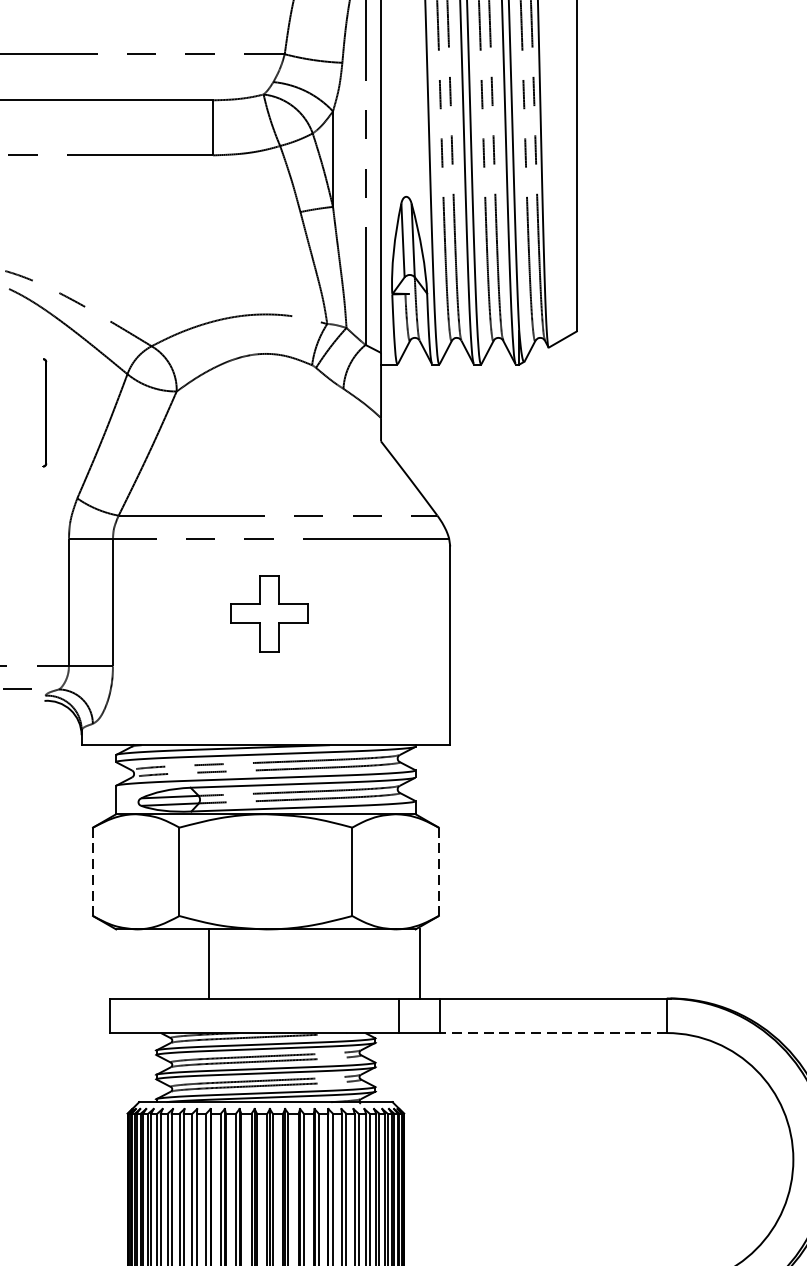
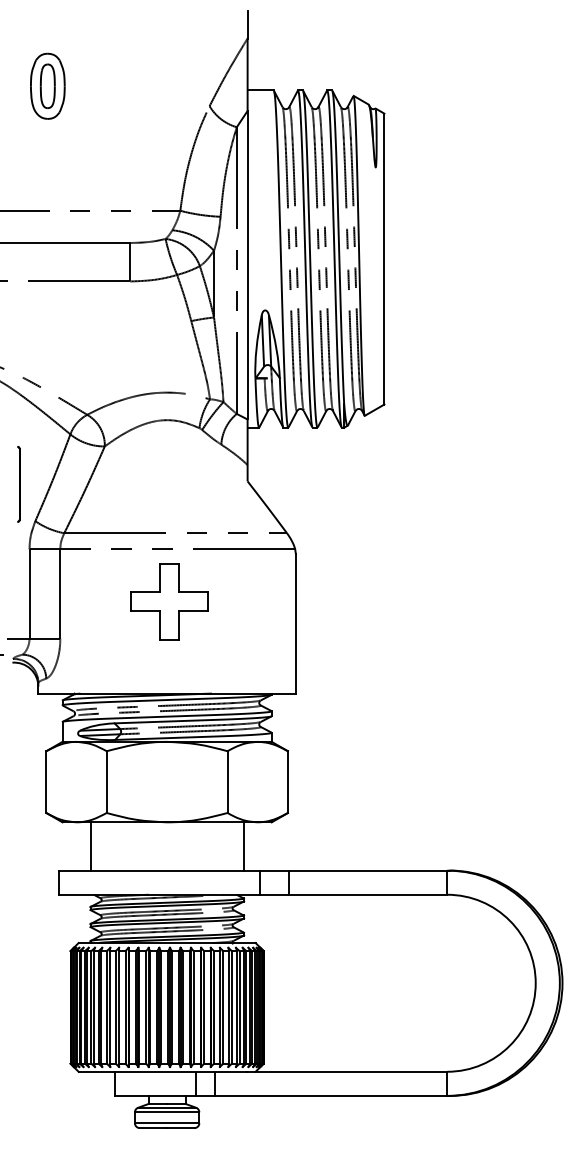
part: (44, 413) -> (18, 484), moved
part: (269, 613) -> (169, 601), size x1.43
line: (93, 872) -> (46, 782), dashed -> solid
line: (438, 872) -> (287, 782), dashed -> solid
line: (209, 963) -> (90, 846), moved
line: (419, 963) -> (243, 846), moved
line: (552, 1032) -> (367, 894), dashed -> solid

